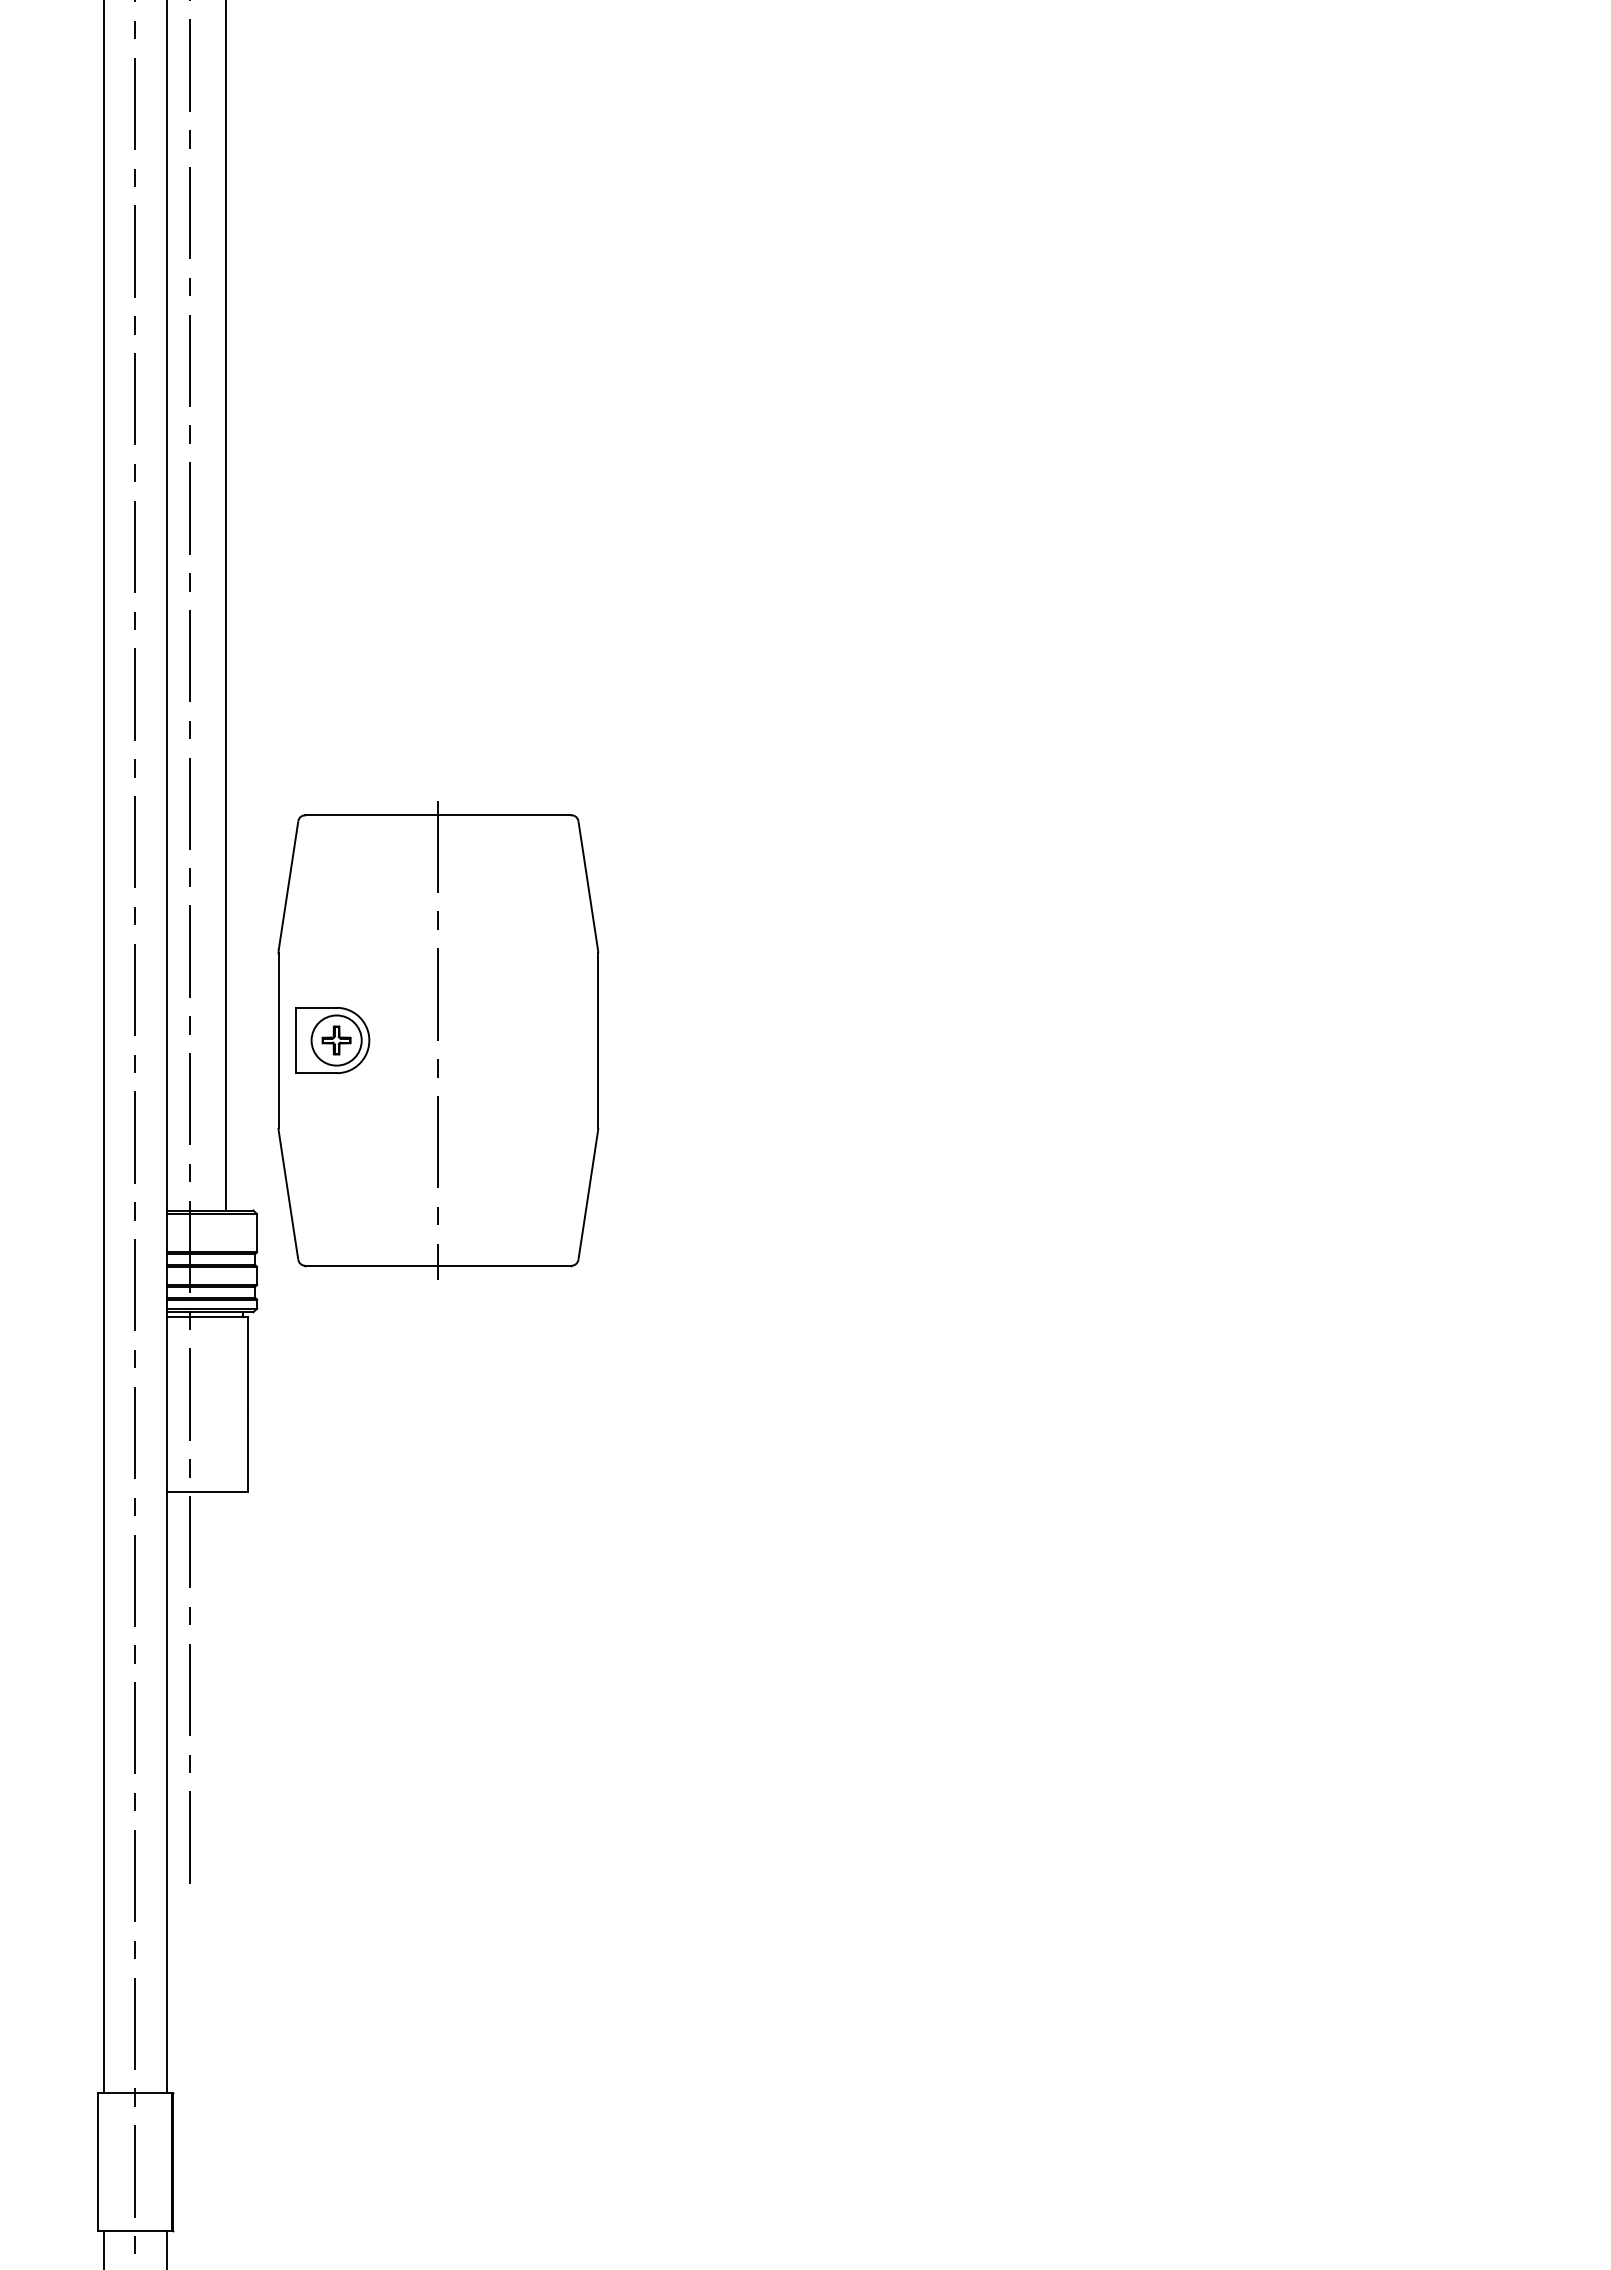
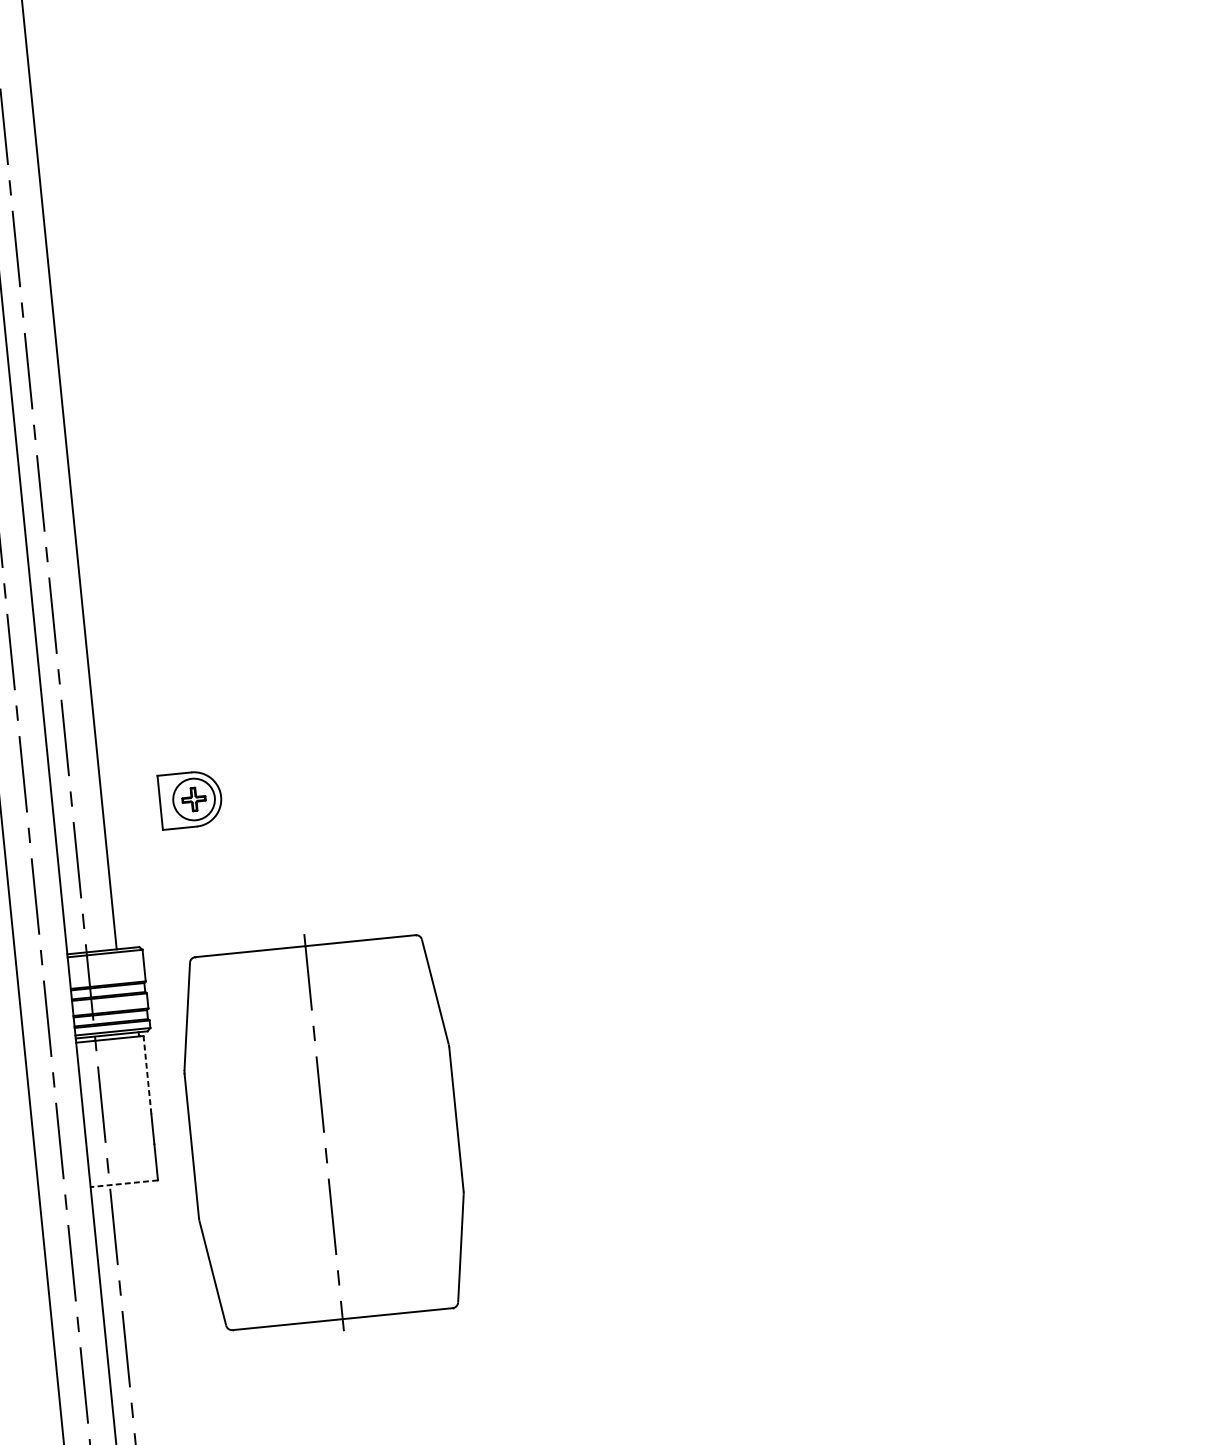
part: (438, 1040) -> (324, 1132), moved
line: (248, 1364) -> (147, 1074), solid -> dashed
line: (207, 1491) -> (124, 1183), solid -> dashed

